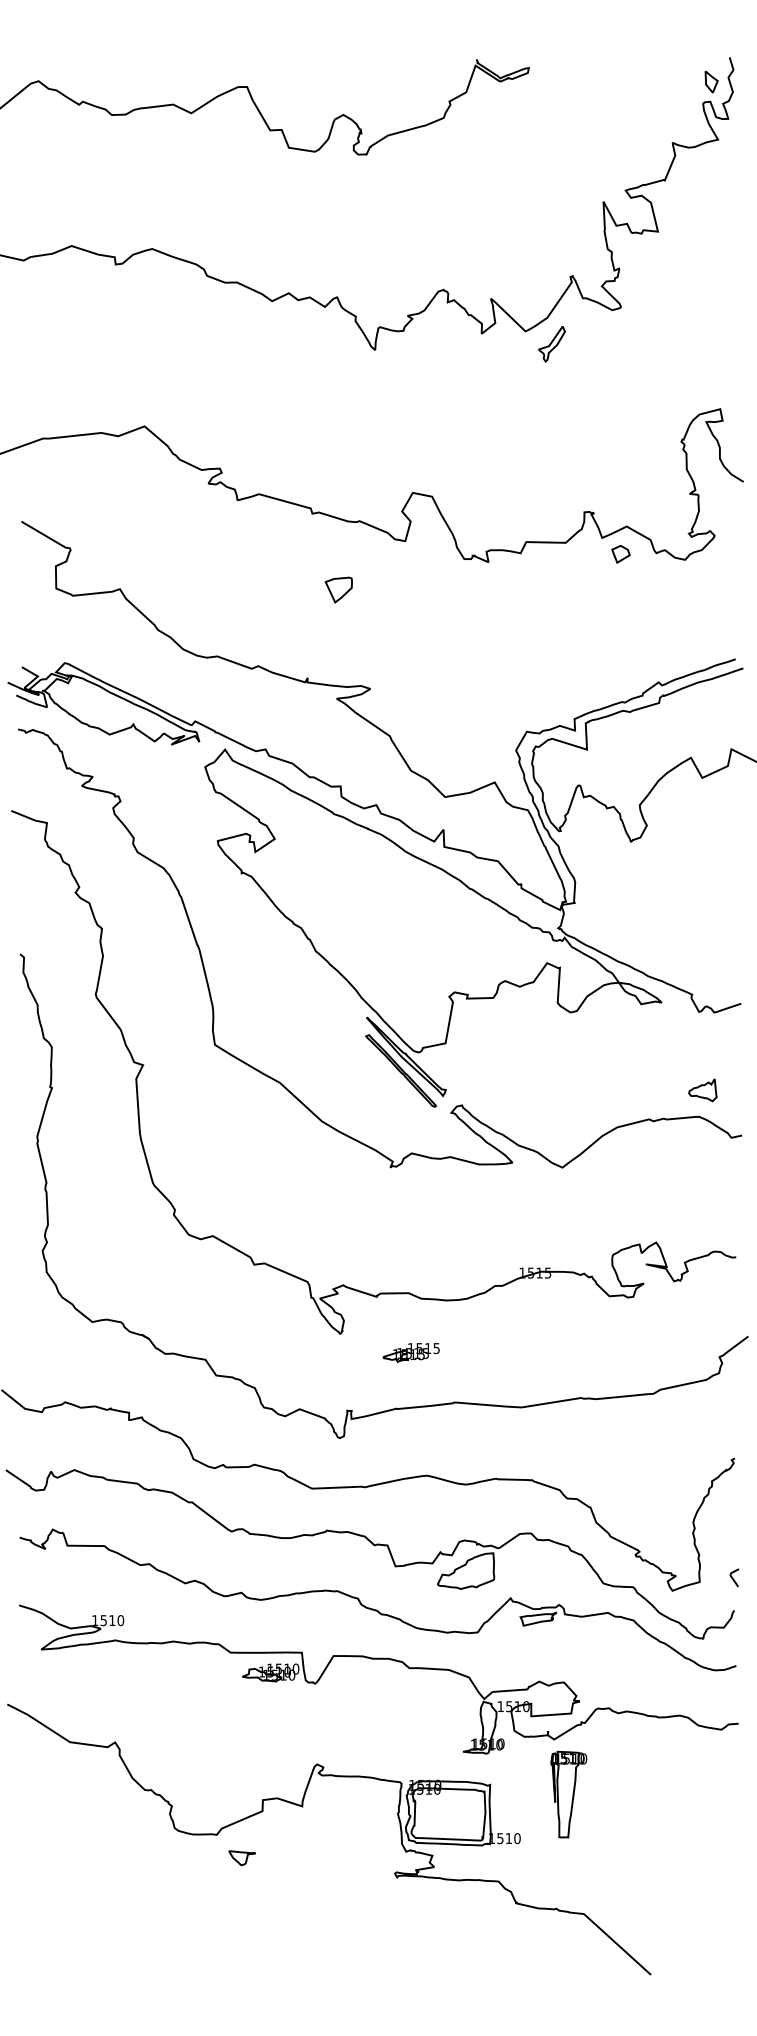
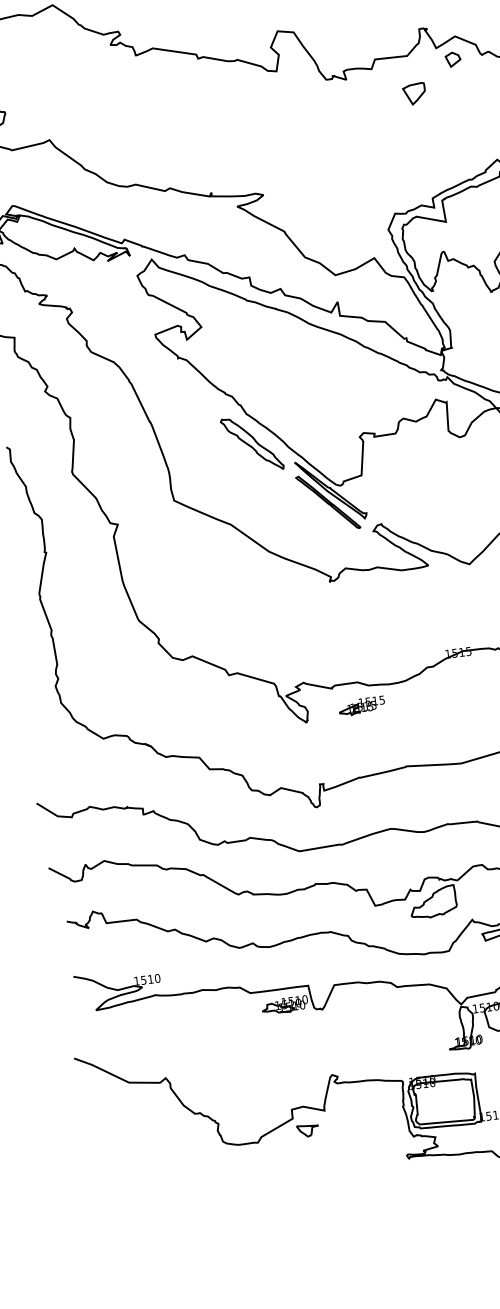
part: (338, 589) -> (414, 93), moved
part: (317, 988) -> (251, 444), added
part: (410, 1353) -> (361, 706), moved
part: (241, 1858) -> (307, 1131), moved

